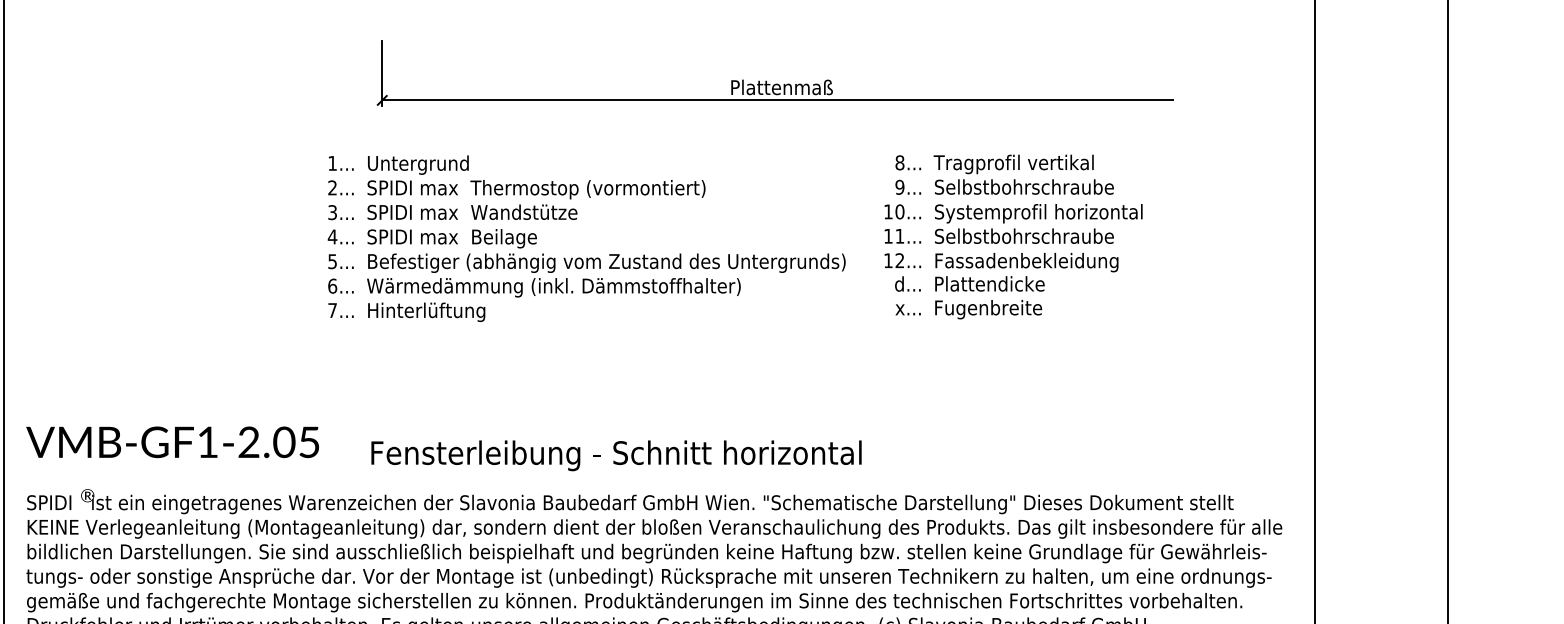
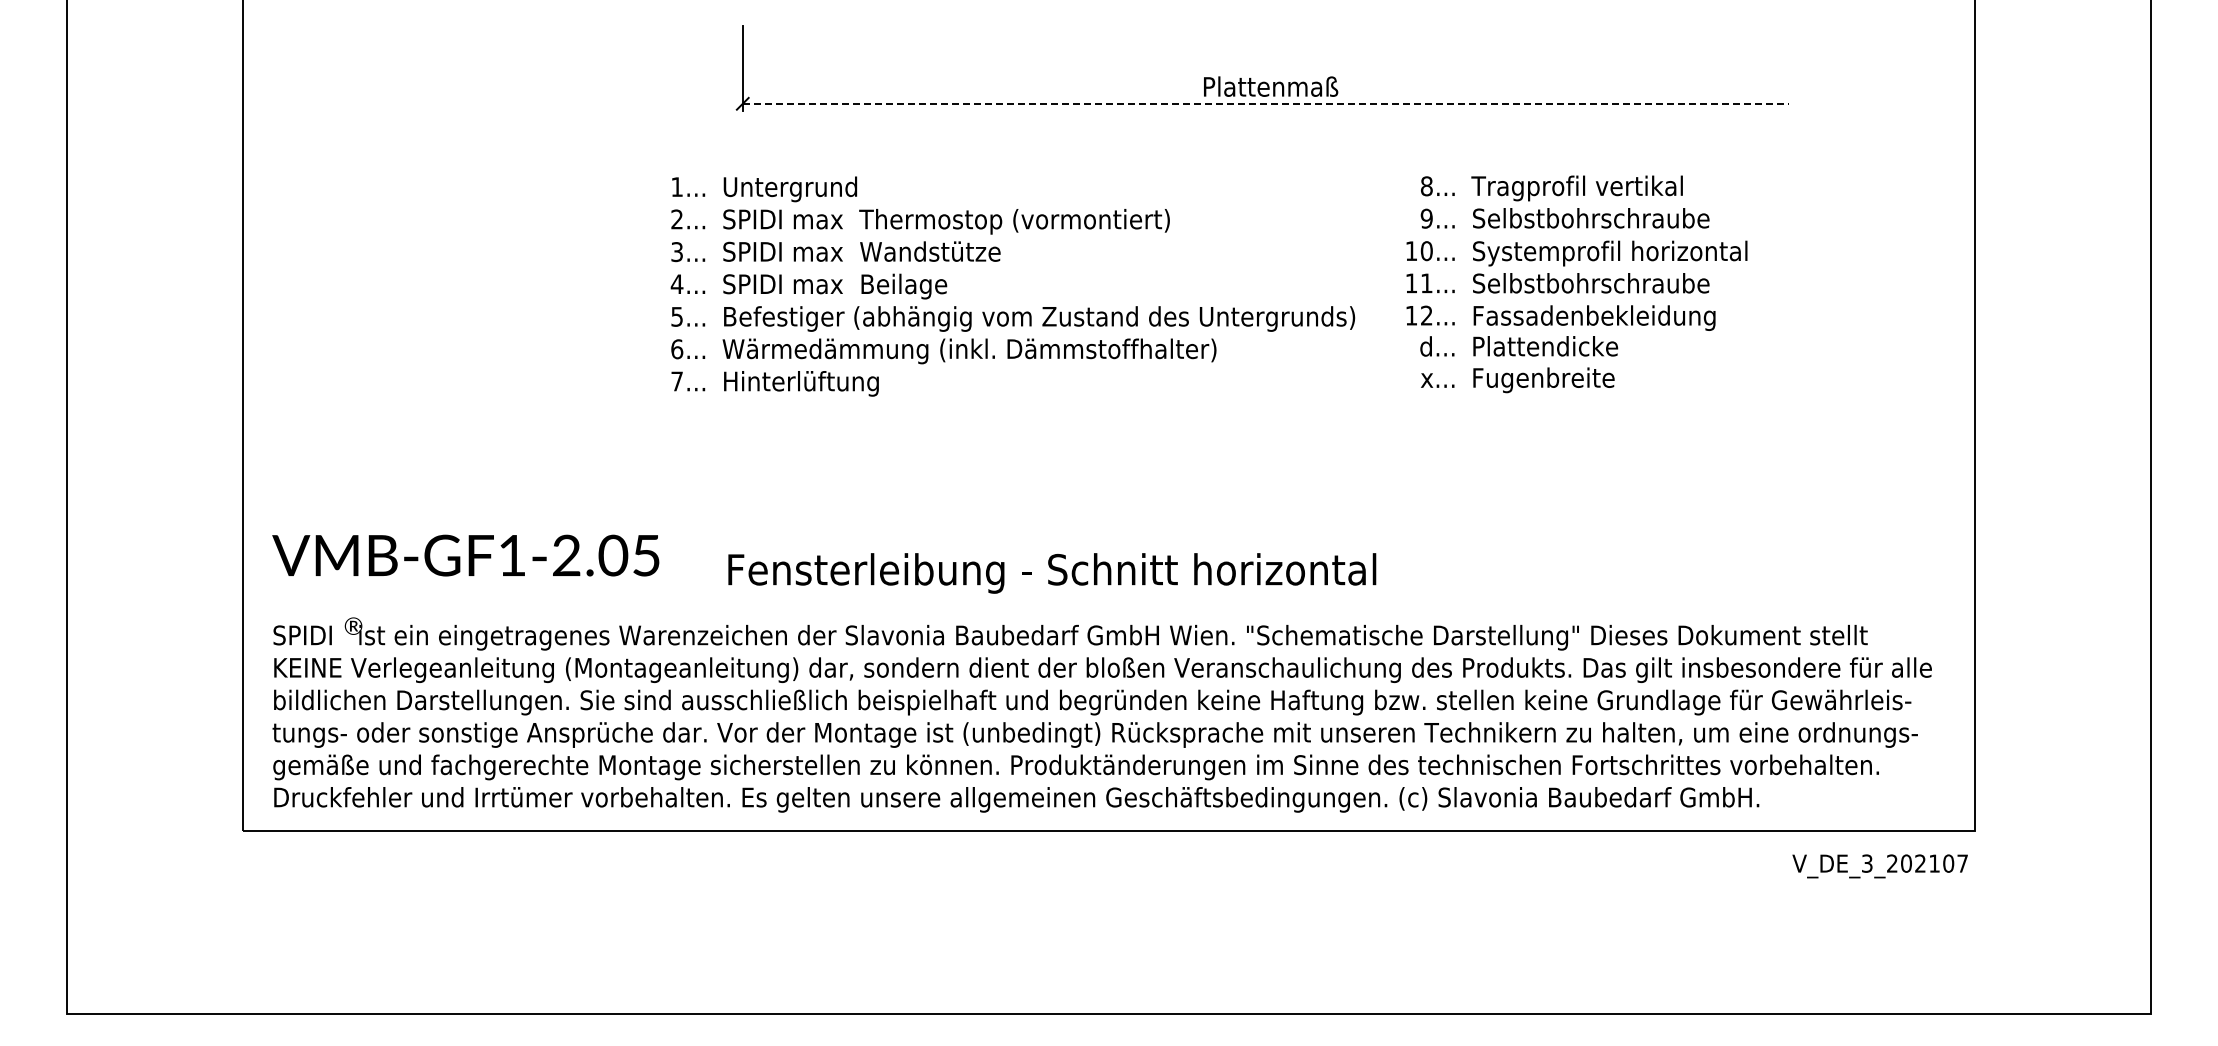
line: (778, 100) -> (1266, 103), solid -> dashed

